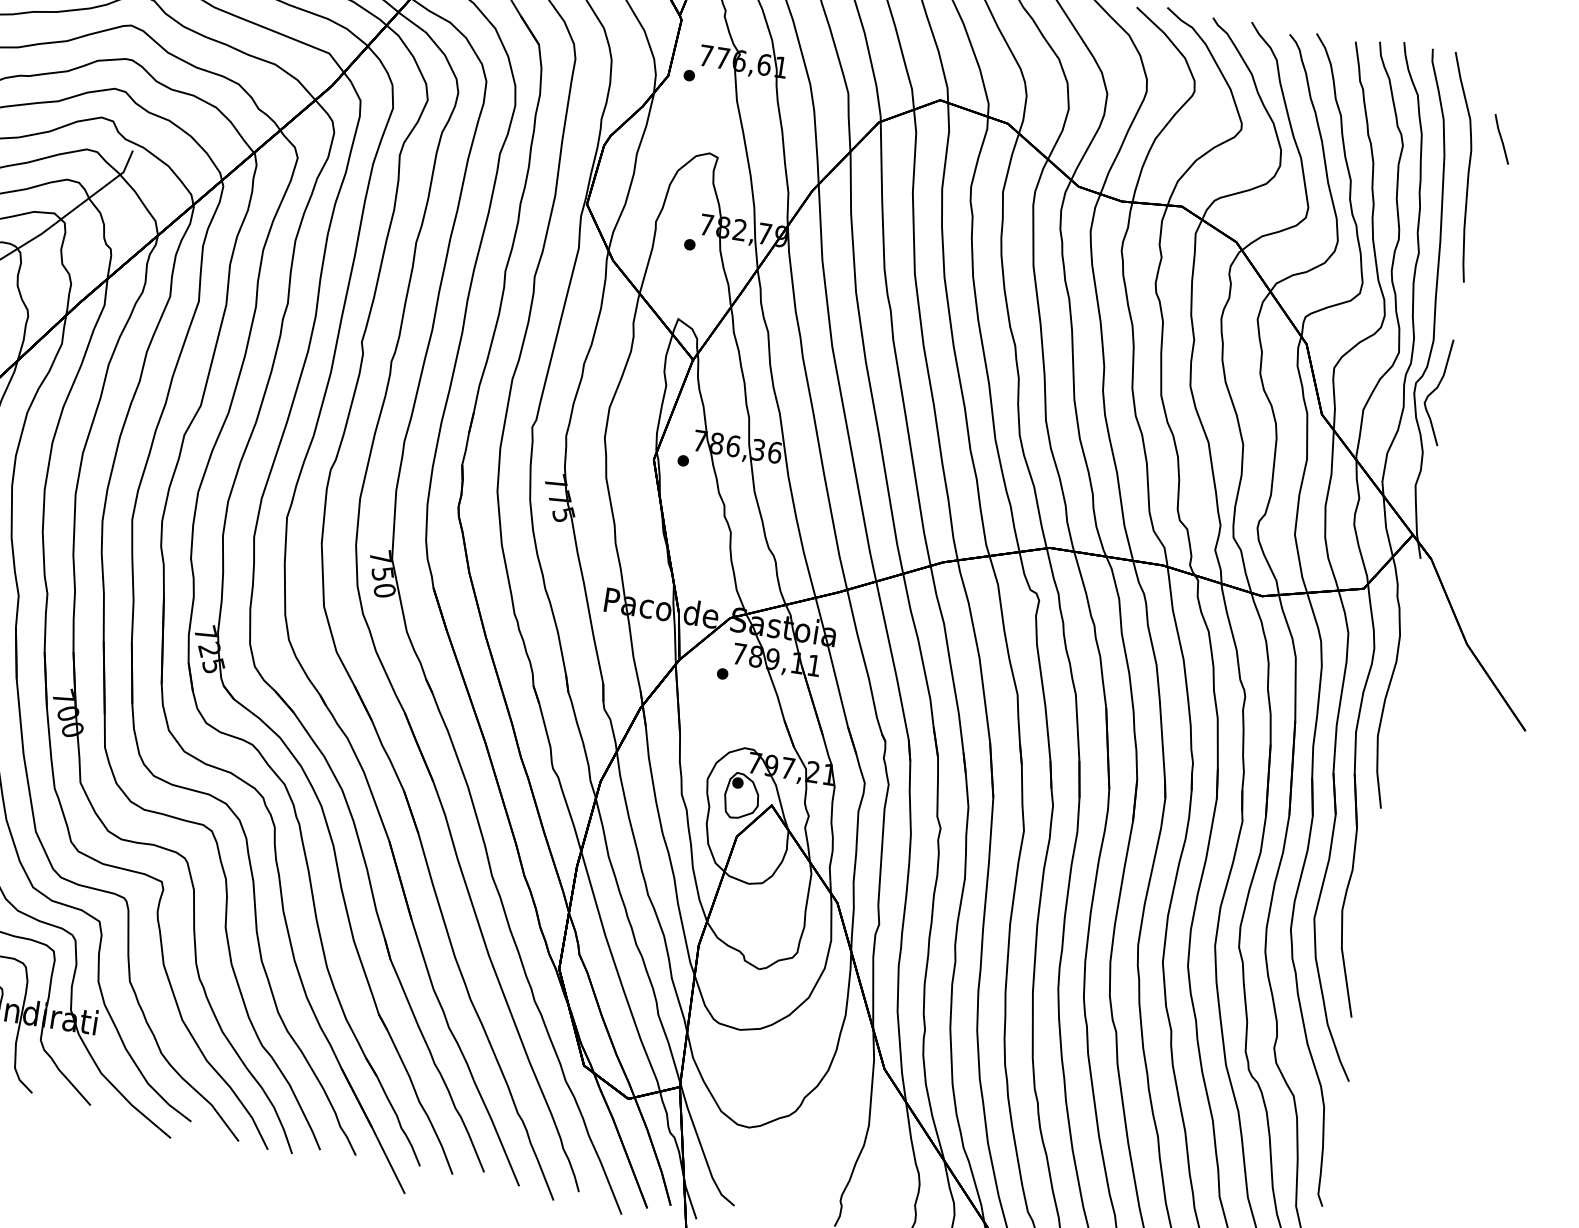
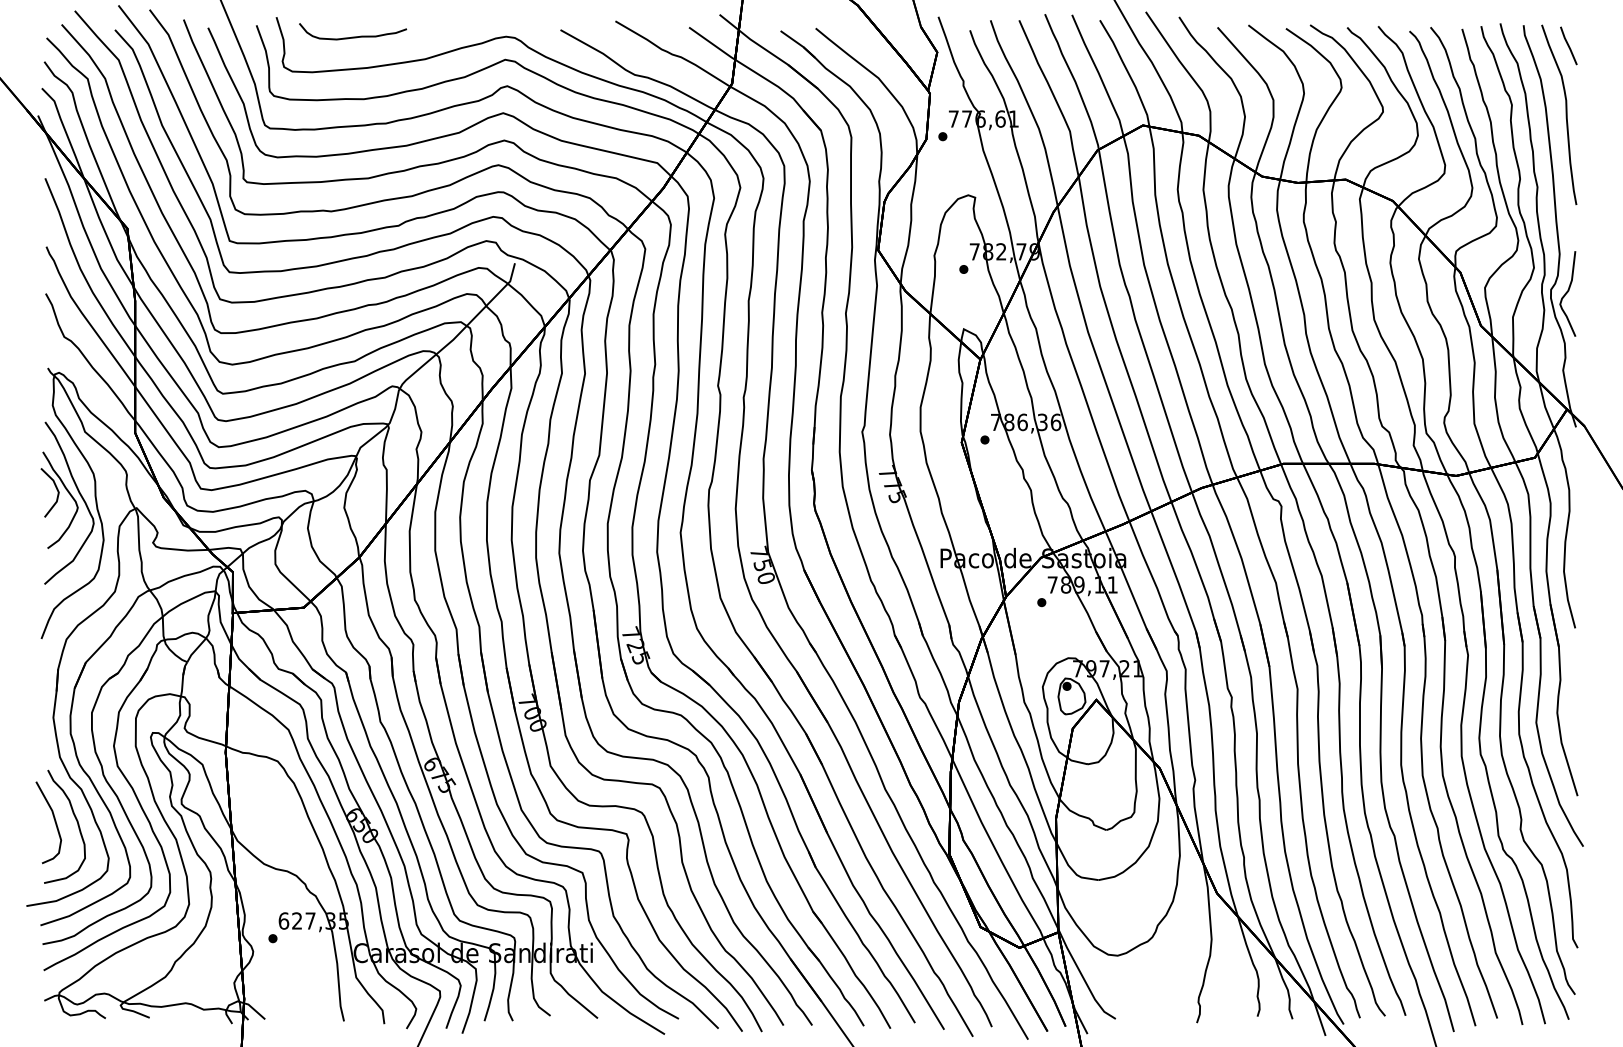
line: (1501, 138) -> (1568, 45), moved

